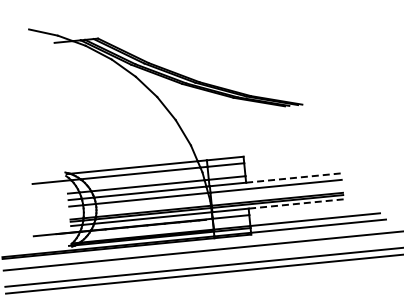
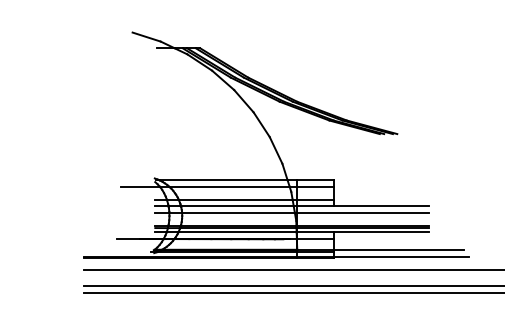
line: (293, 178) -> (381, 206), dashed -> solid
line: (296, 204) -> (381, 232), dashed -> solid

